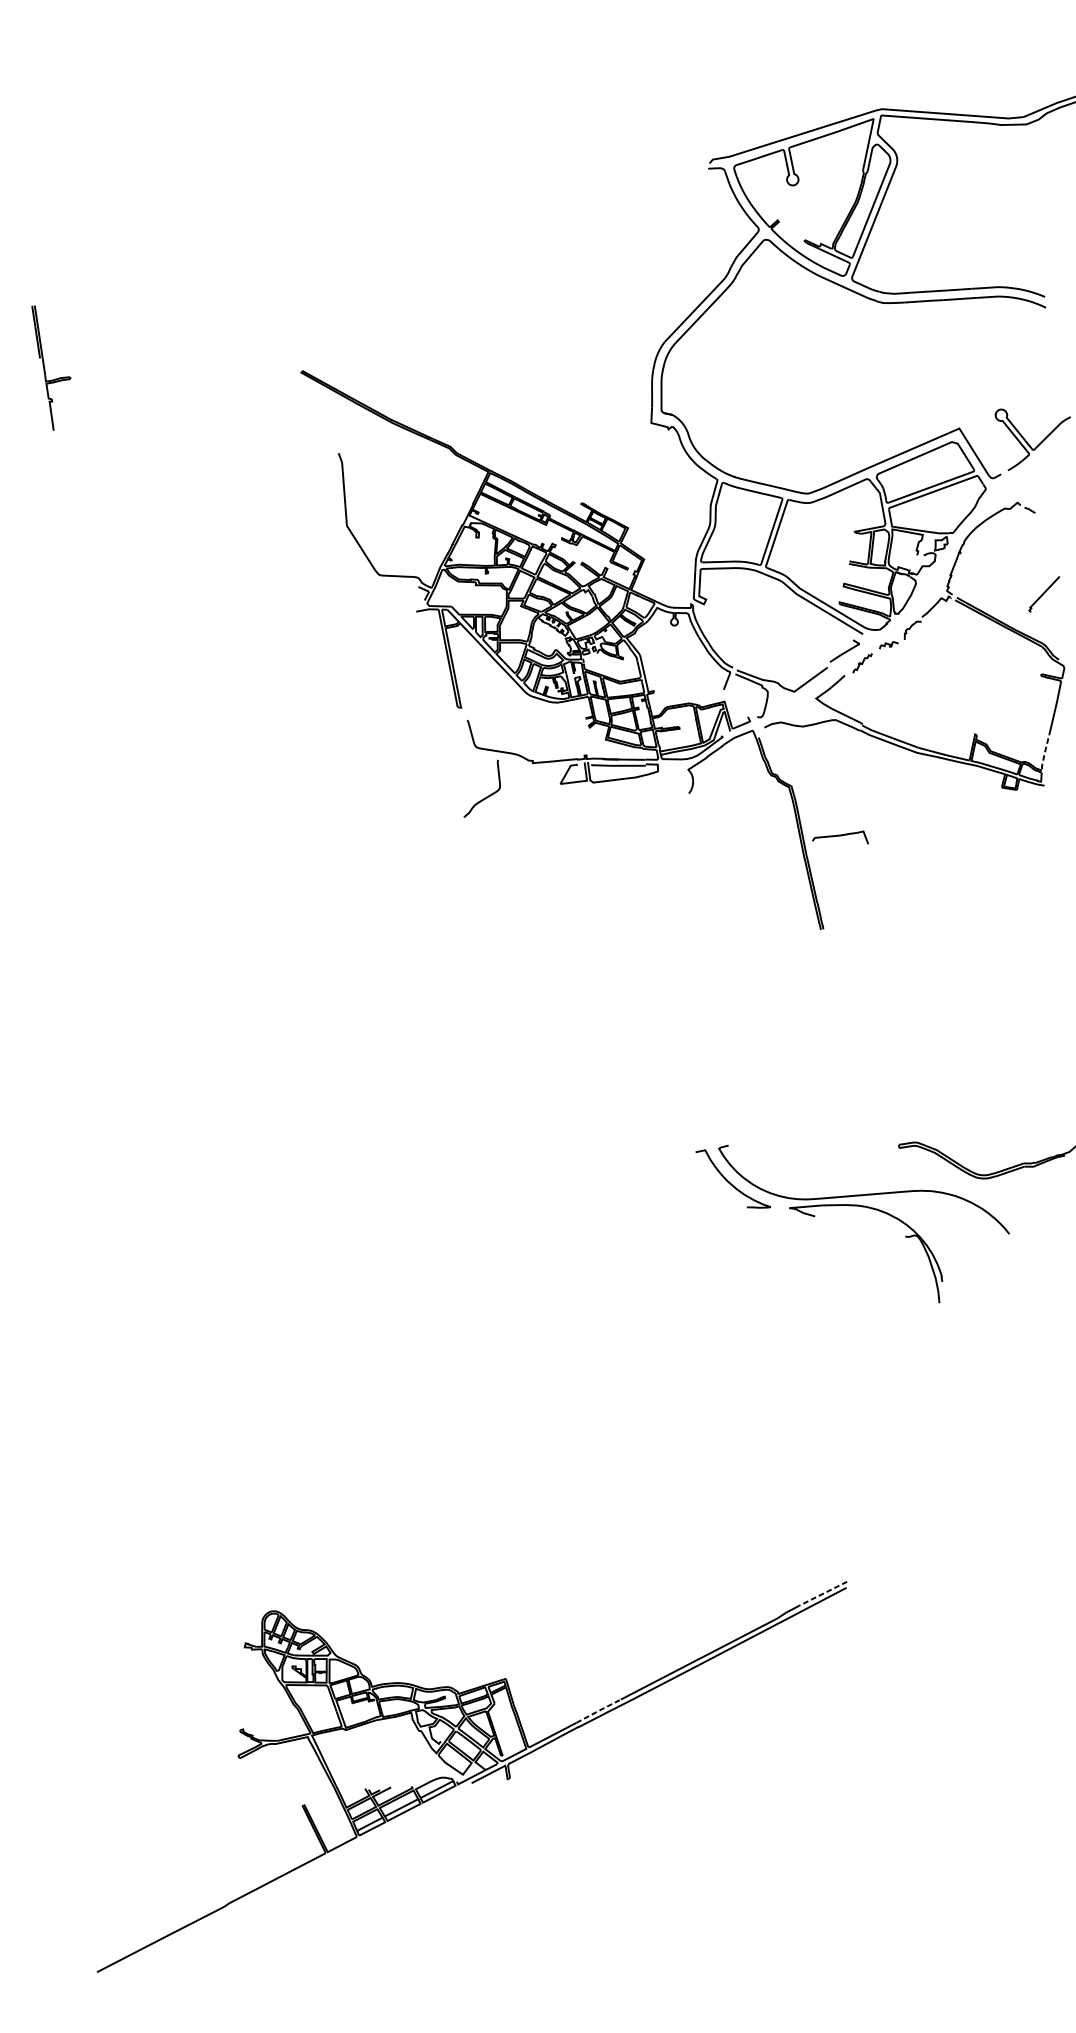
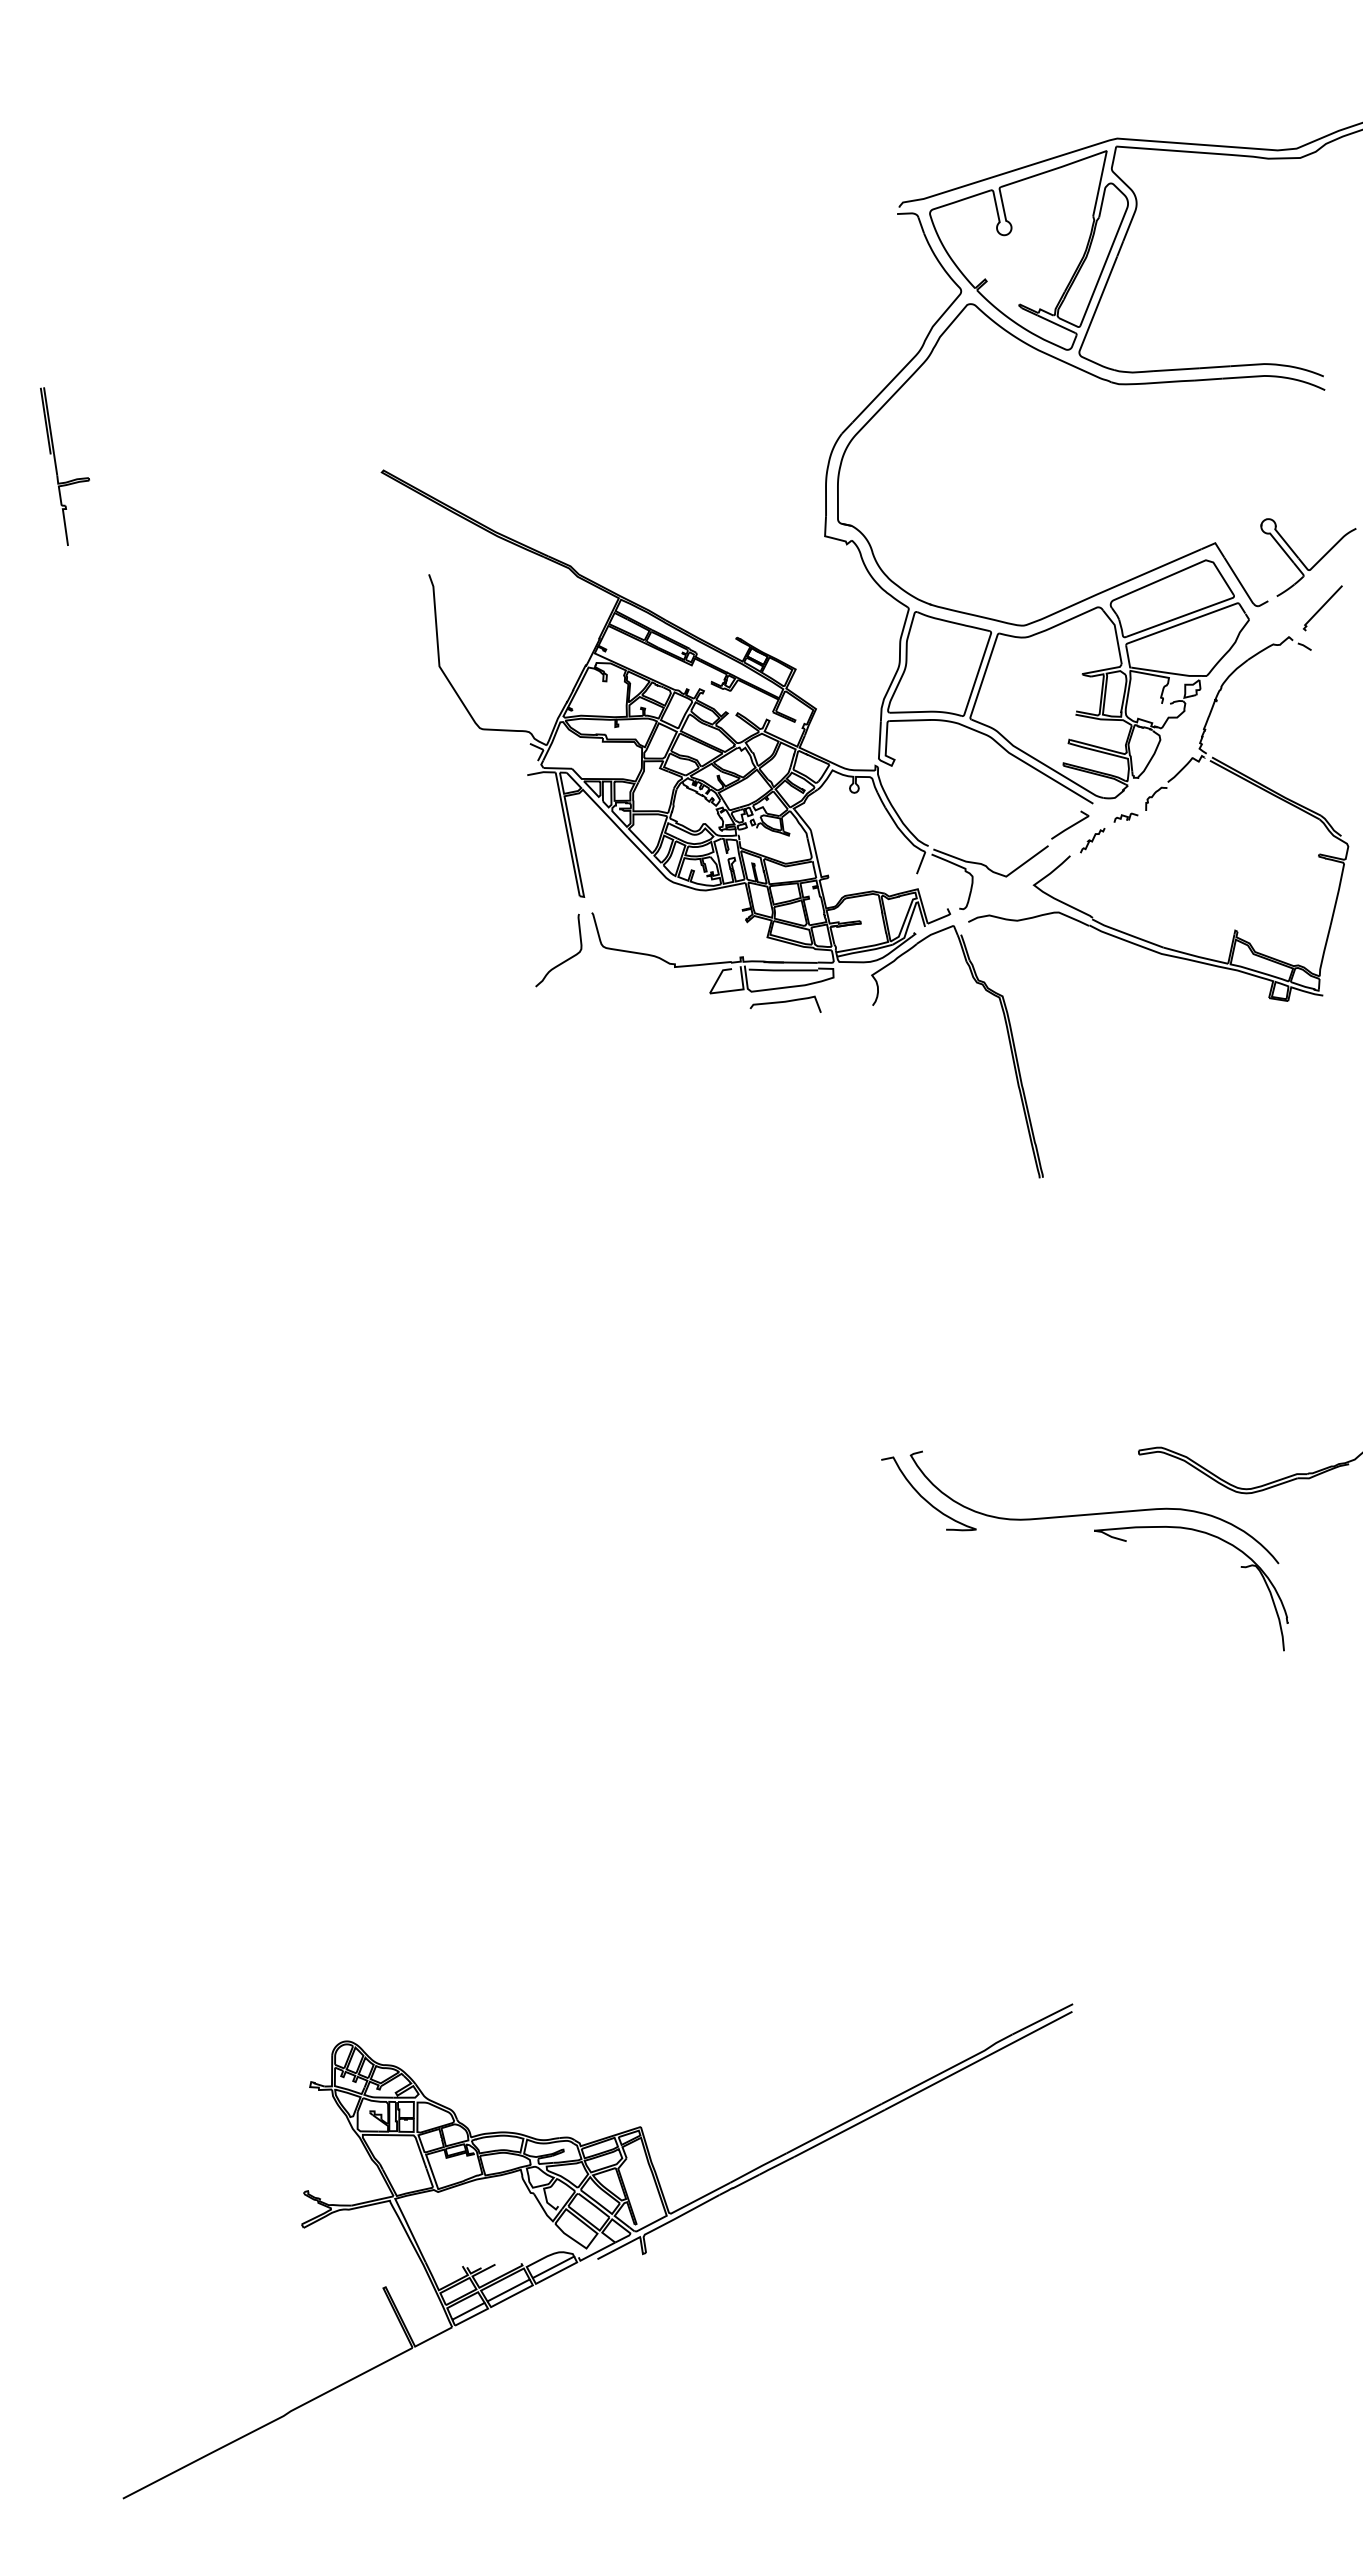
line: (1044, 594) -> (1322, 608), moved
line: (1045, 750) -> (1324, 951), dashed -> solid
curve: (486, 796) -> (564, 960), moved
curve: (840, 836) -> (785, 1002), moved
part: (905, 1237) -> (1240, 1567), moved
line: (822, 1593) -> (1042, 2019), dashed -> solid
line: (599, 1710) -> (759, 2167), dashed -> solid

